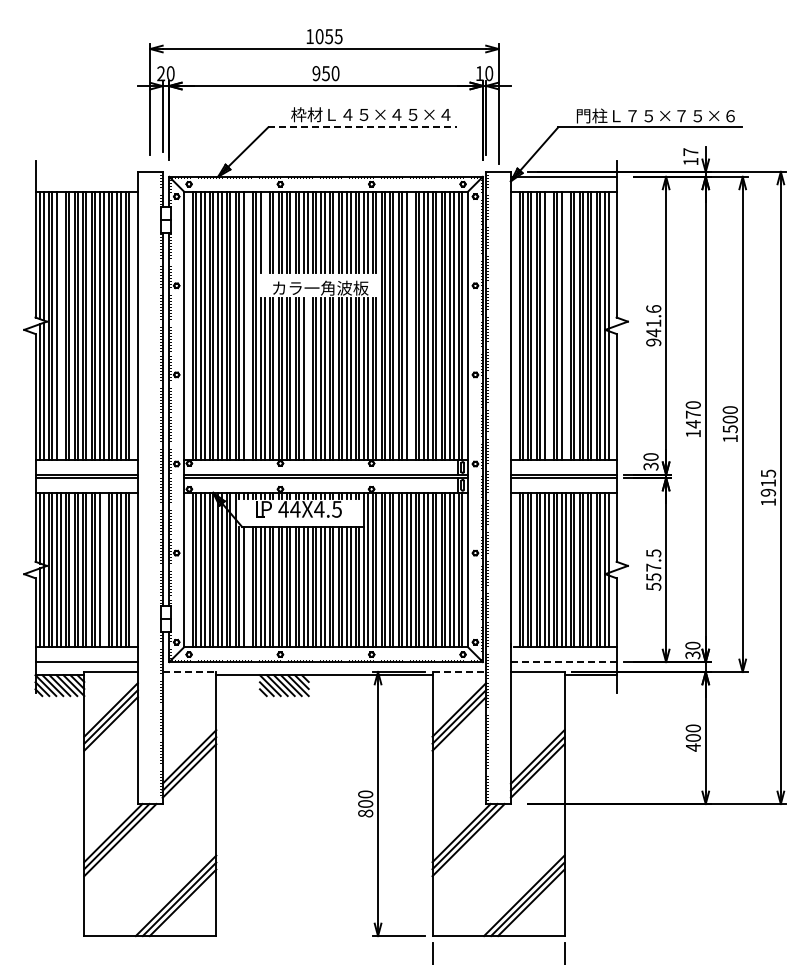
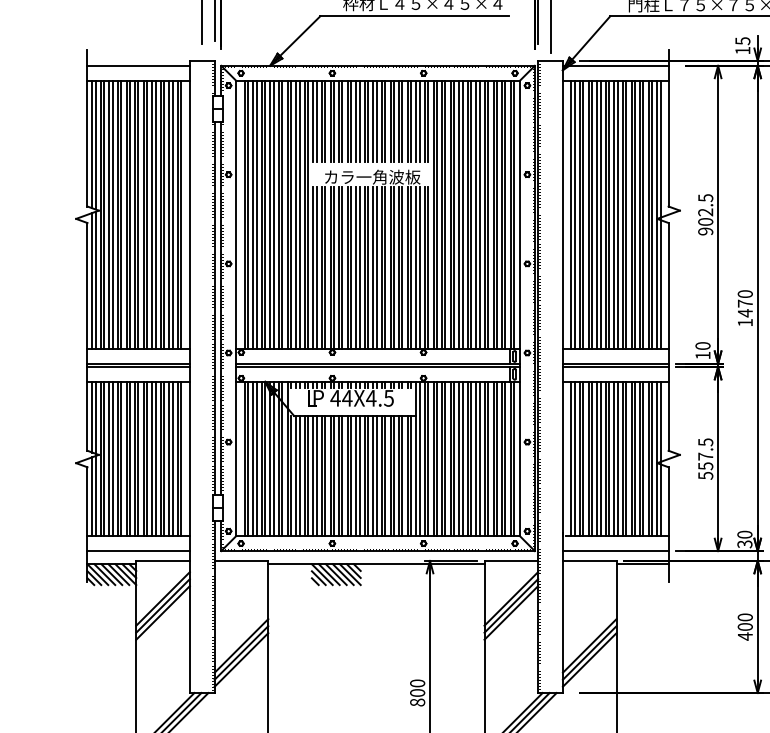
line: (362, 127) -> (414, 16), dashed -> solid
text: (690, 152) -> (742, 41), 17 -> 15
line: (86, 176) -> (138, 65), added
line: (264, 231) -> (316, 120), added
text: (653, 321) -> (705, 210), 941.6 -> 902.5
line: (60, 325) -> (112, 214), added
line: (247, 325) -> (299, 214), added
line: (410, 325) -> (462, 214), added
line: (548, 325) -> (600, 214), added
line: (565, 325) -> (617, 214), added
line: (307, 379) -> (359, 268), added
text: (650, 466) -> (702, 355), 30 -> 10
line: (103, 569) -> (155, 458), added
line: (247, 586) -> (299, 475), added
line: (563, 662) -> (615, 551), dashed -> solid
line: (189, 671) -> (241, 560), dashed -> solid
line: (459, 671) -> (511, 560), dashed -> solid

